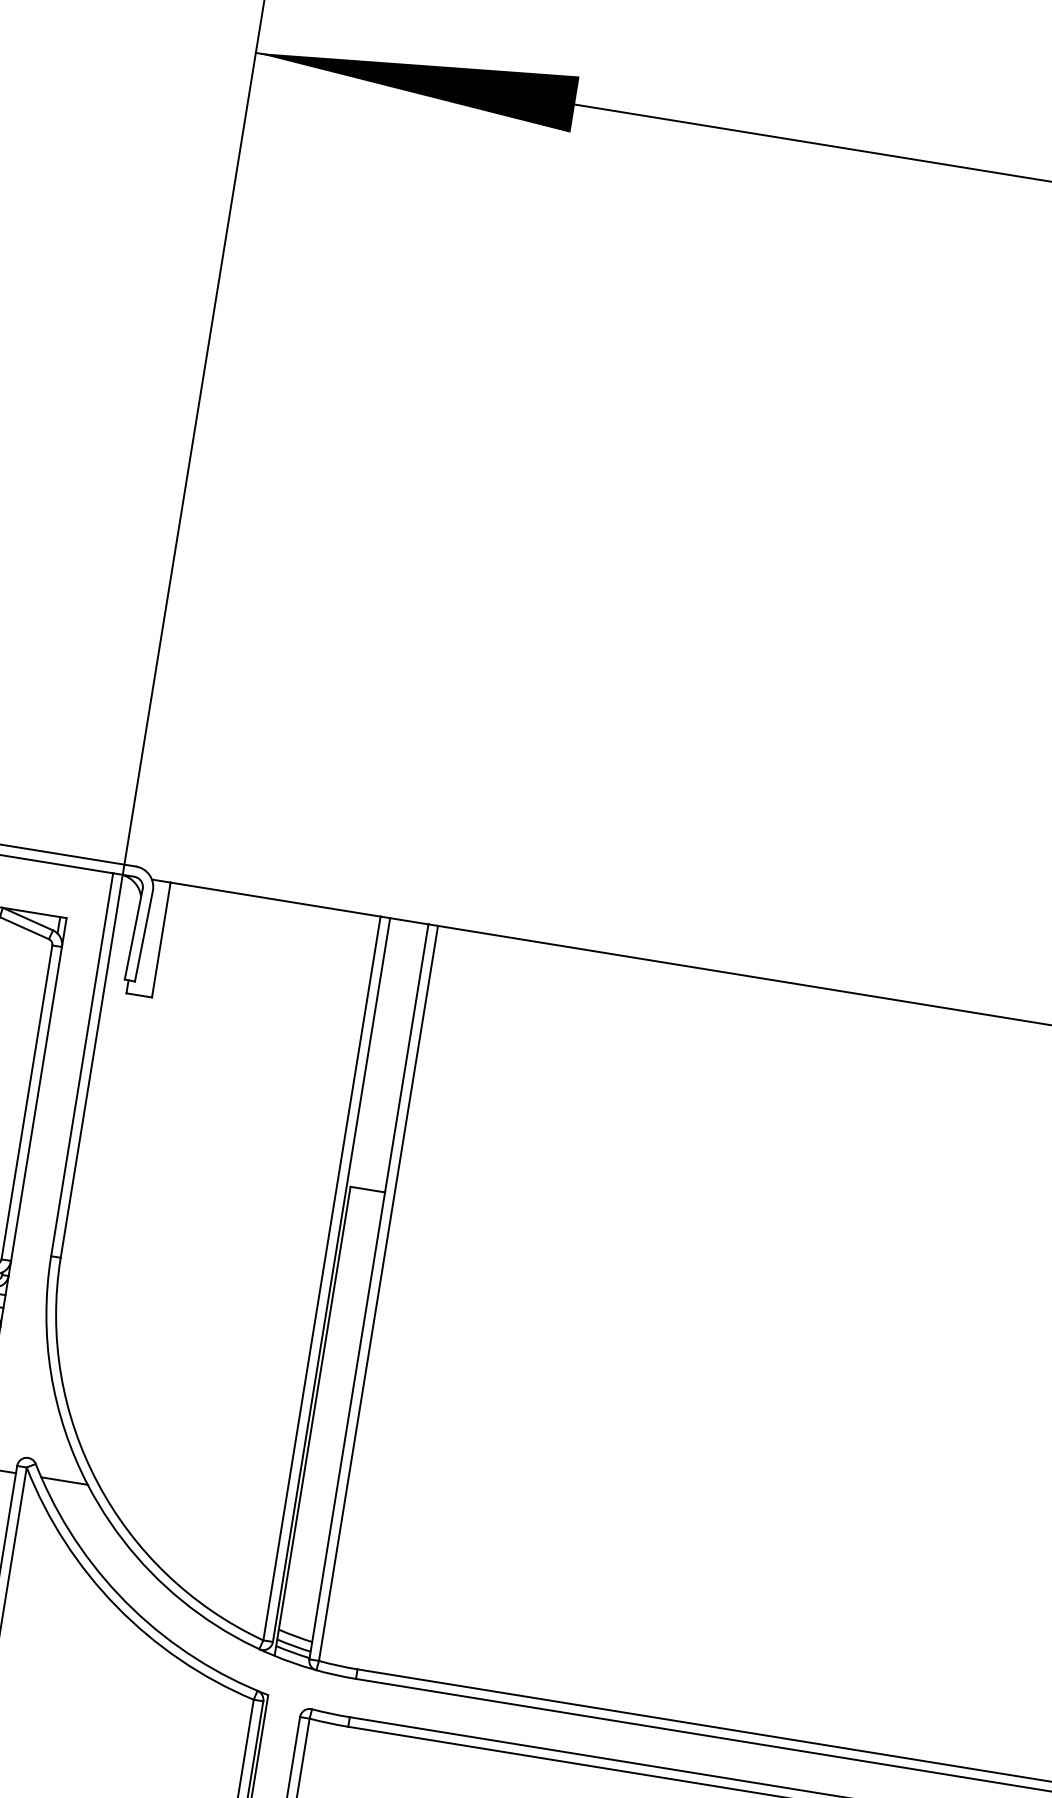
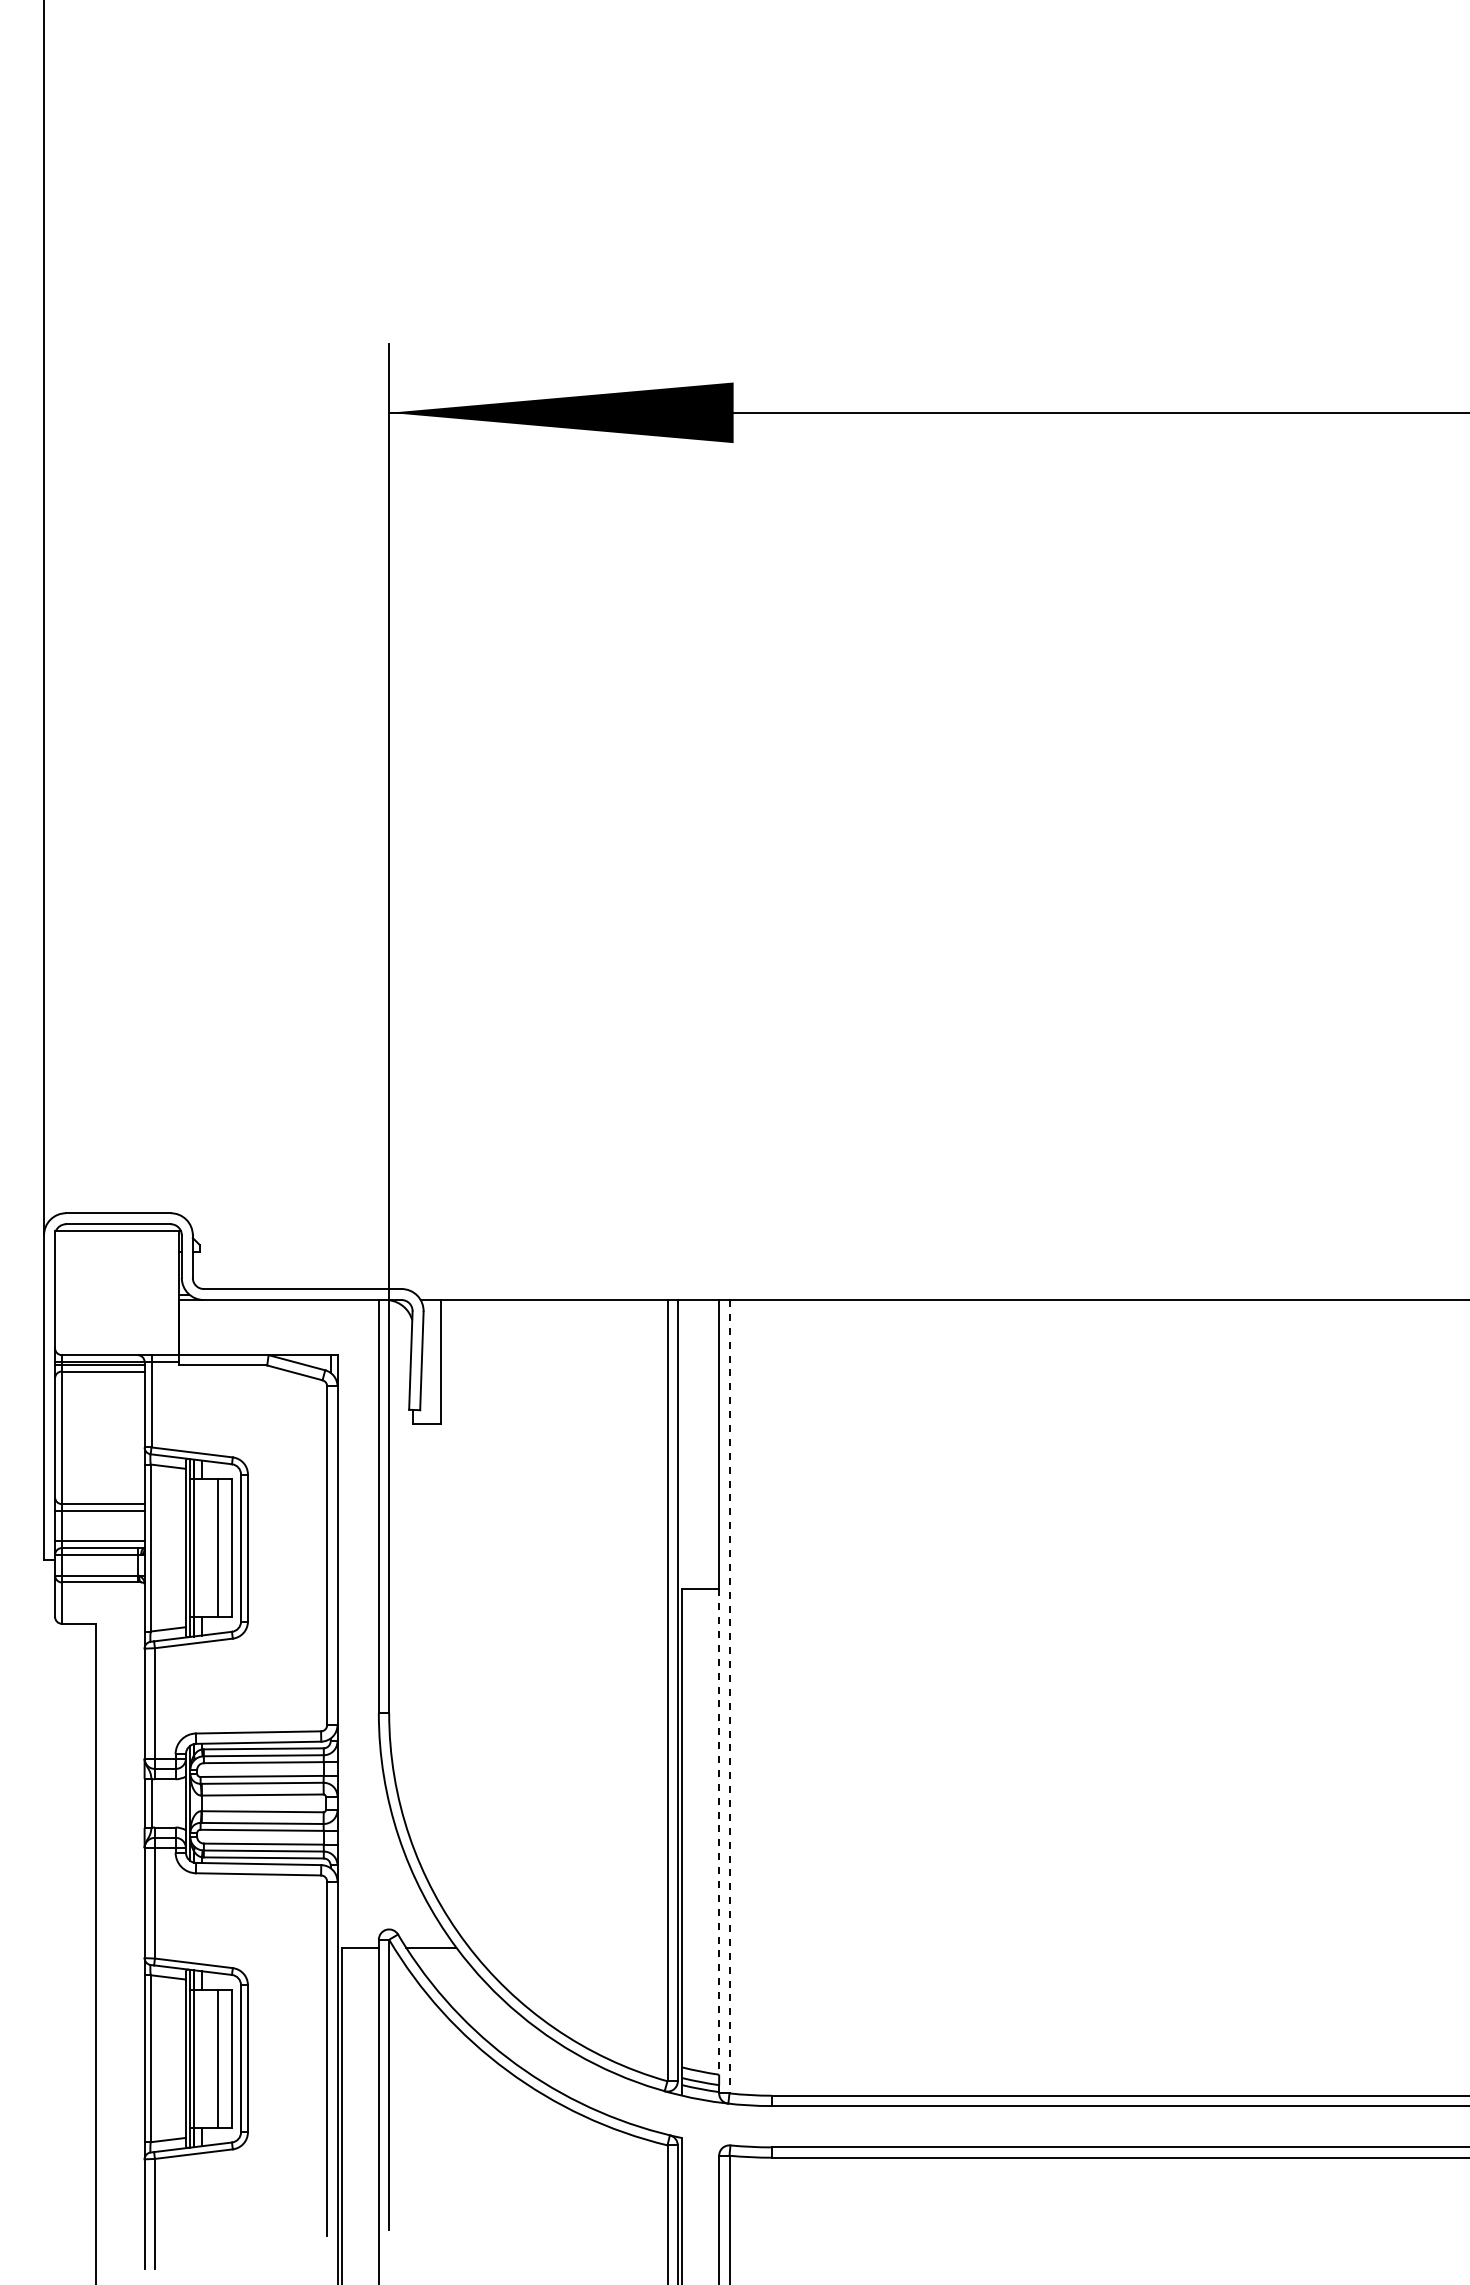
line: (378, 1293) -> (729, 1696), solid -> dashed
line: (348, 1417) -> (719, 1832), solid -> dashed

